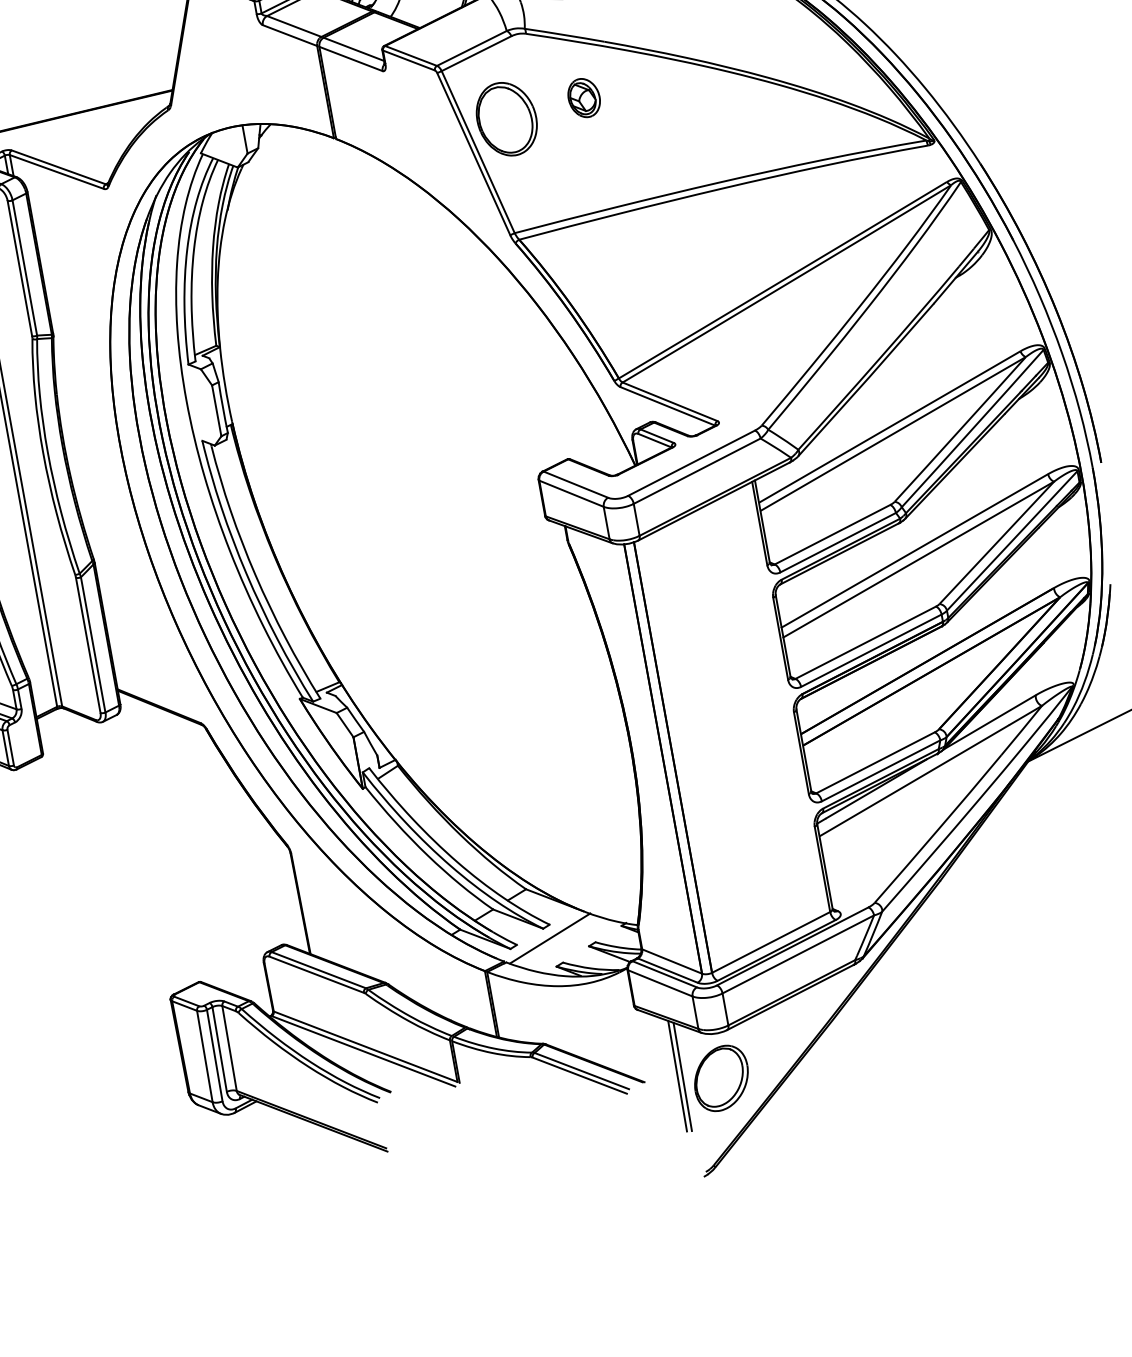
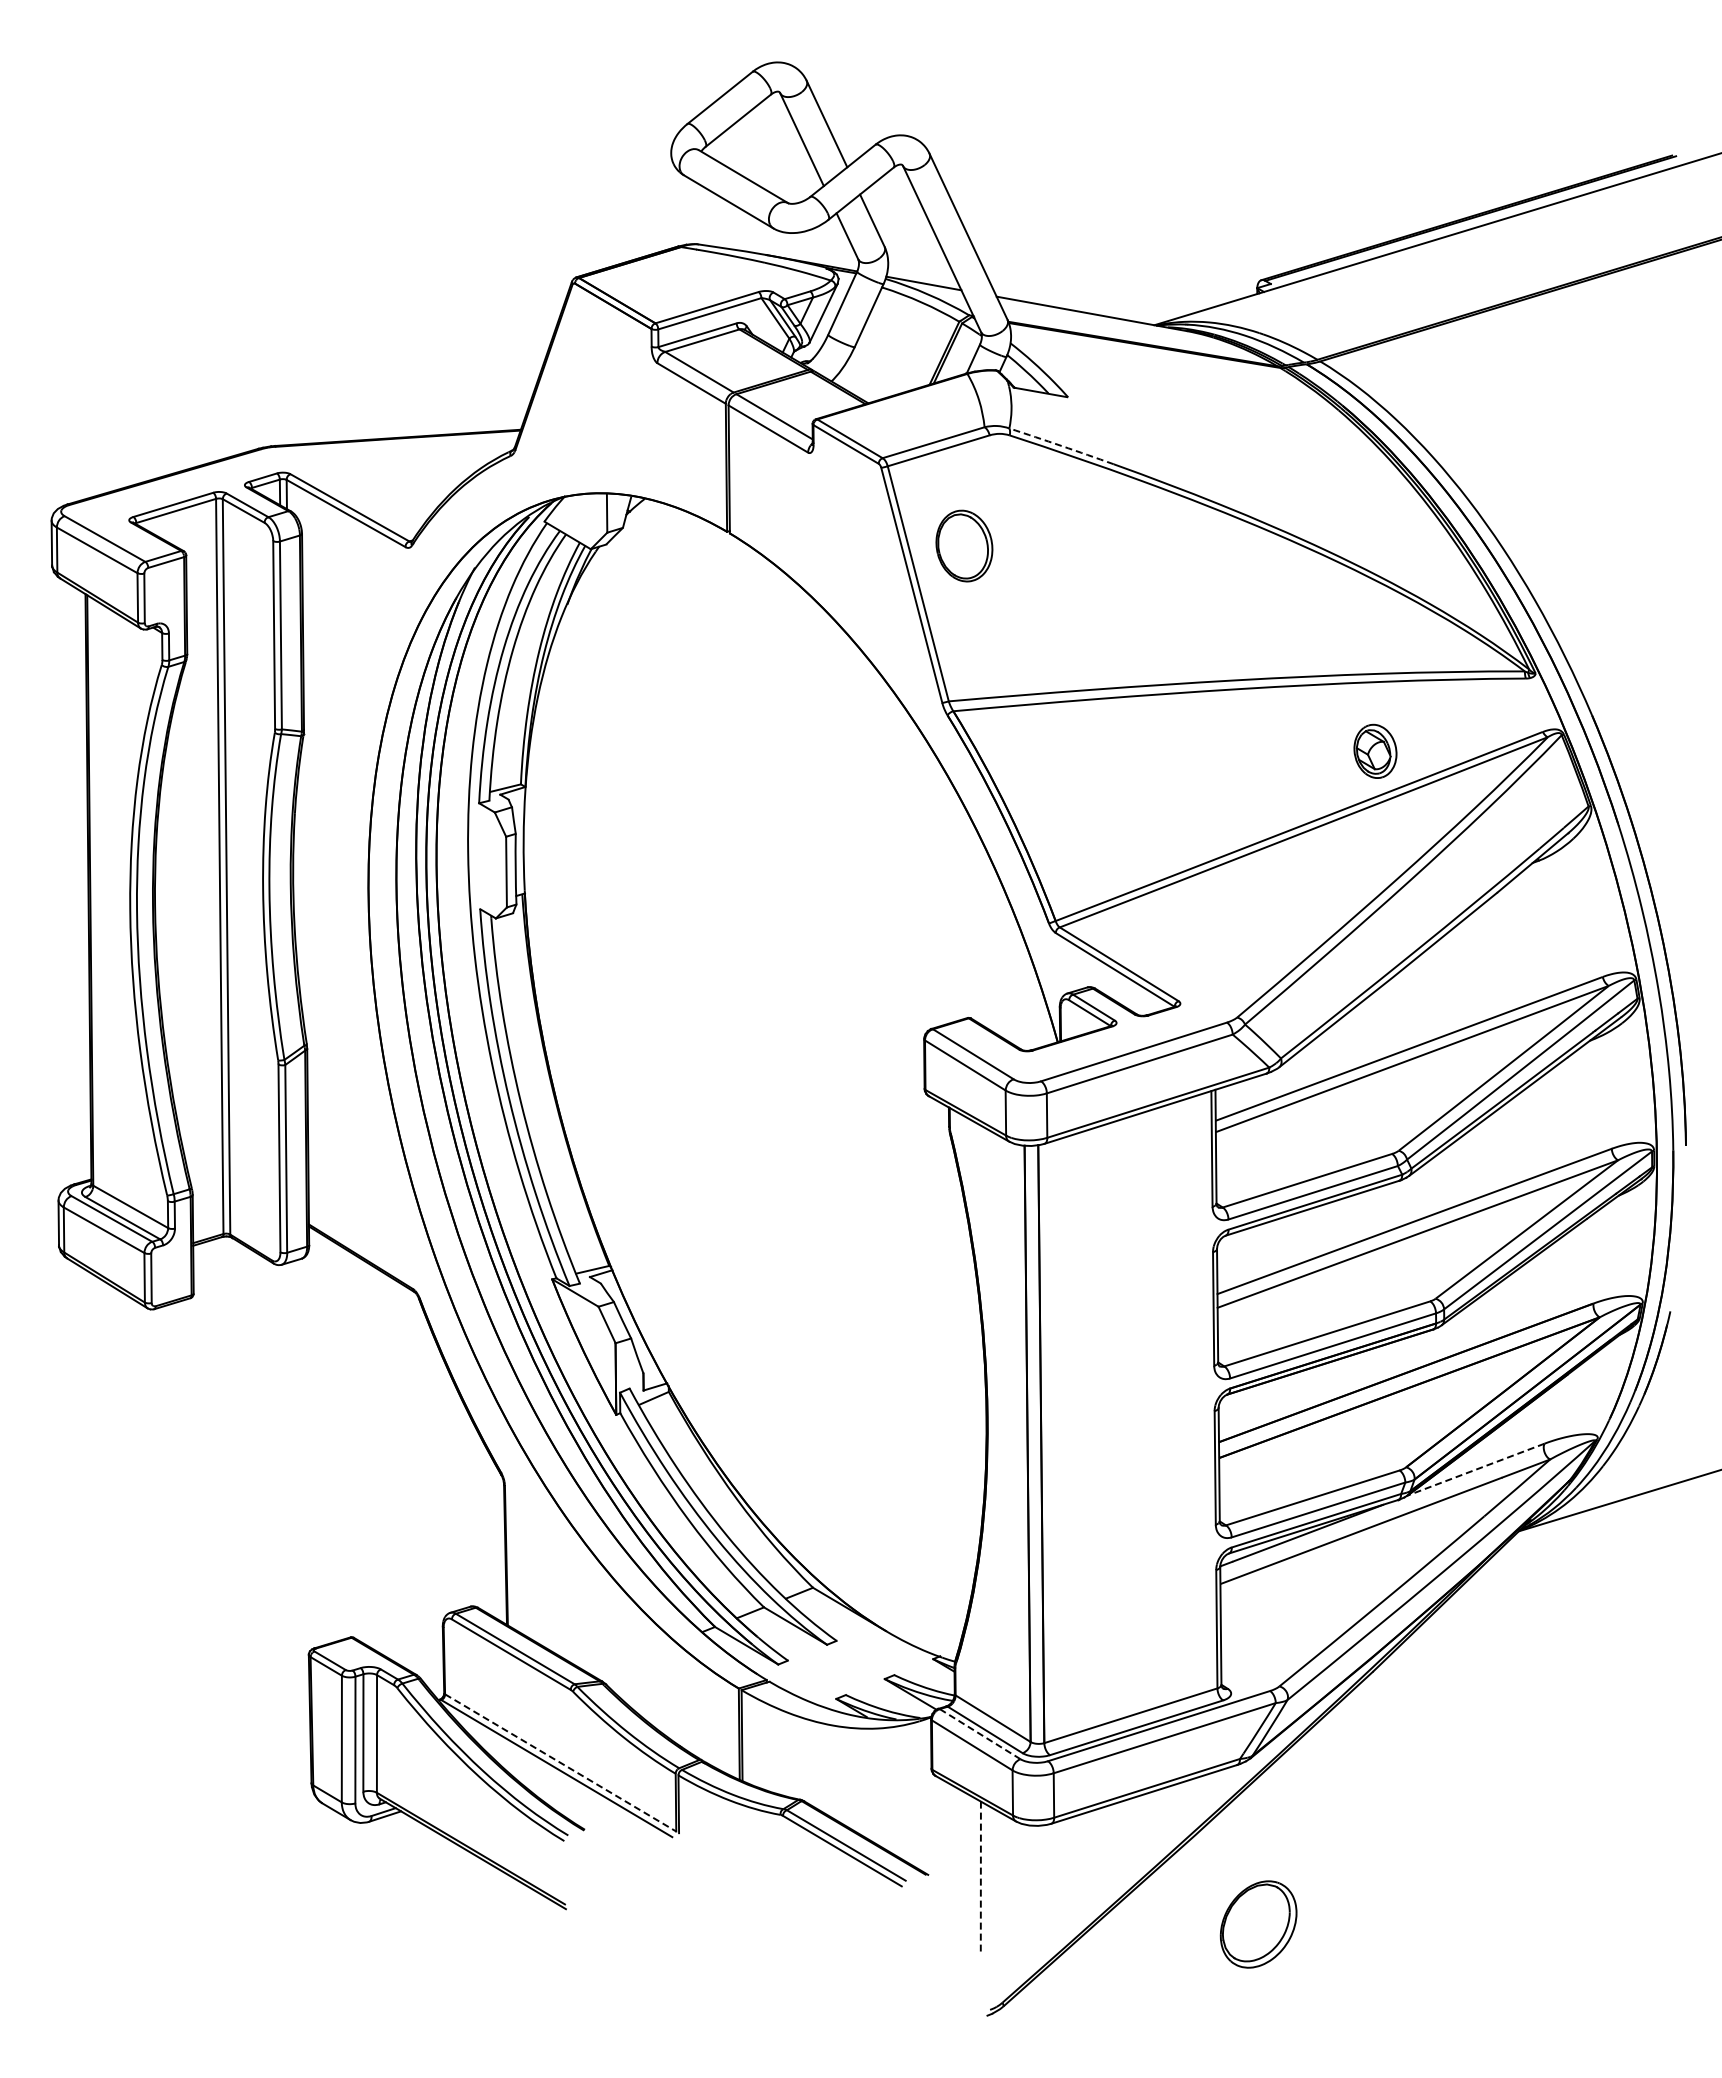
arc: (564, 35) -> (1061, 446), solid -> dashed
part: (584, 97) -> (1375, 750), moved
part: (506, 118) -> (964, 545), size x0.7
line: (989, 722) -> (1475, 1469), solid -> dashed
line: (550, 938) -> (834, 1659), removed
line: (664, 974) -> (980, 1734), solid -> dashed
line: (366, 1047) -> (561, 1763), solid -> dashed
line: (677, 1075) -> (974, 1873), removed
line: (682, 1076) -> (980, 1876), solid -> dashed
part: (721, 1078) -> (1258, 1924), moved

